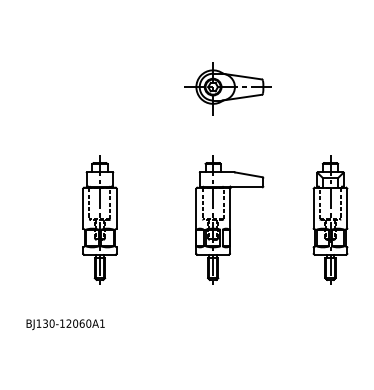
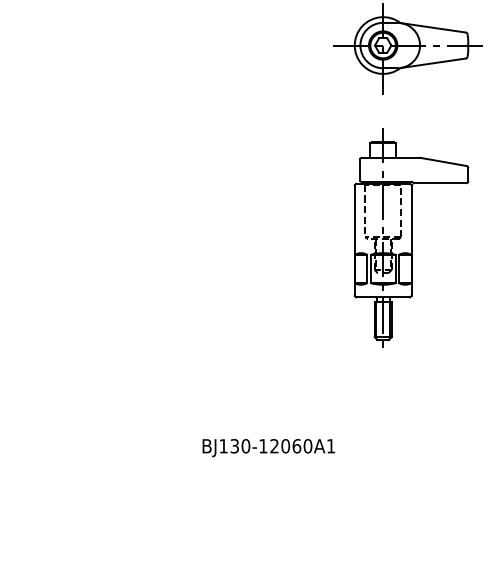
part: (99, 219) -> (190, 269), removed
part: (229, 219) -> (410, 237), moved
text: (65, 324) -> (268, 447), moved

